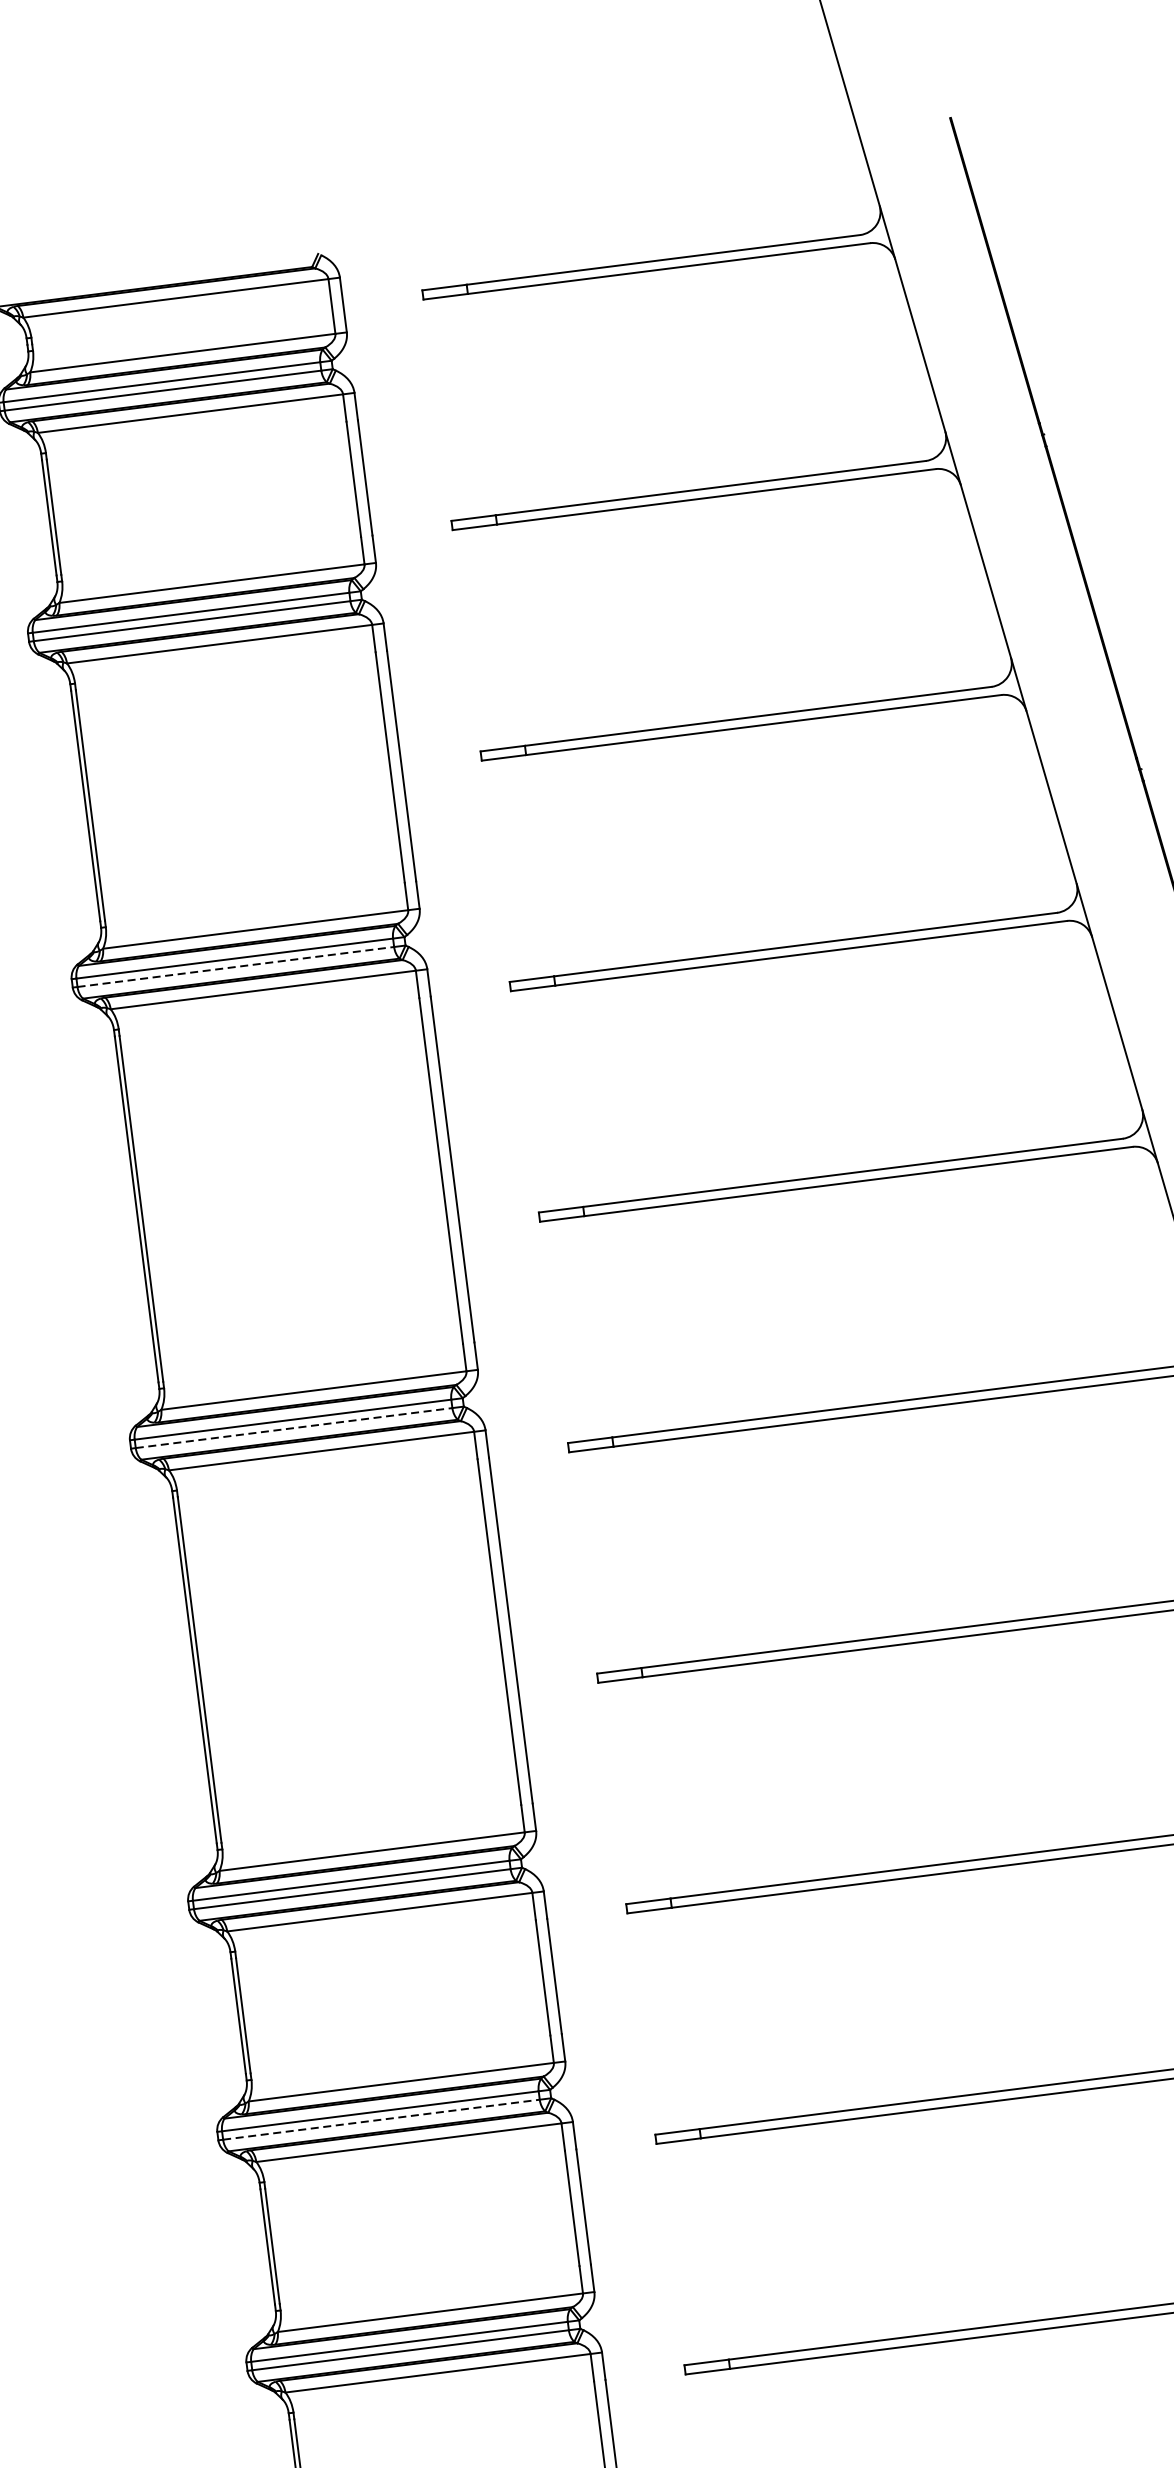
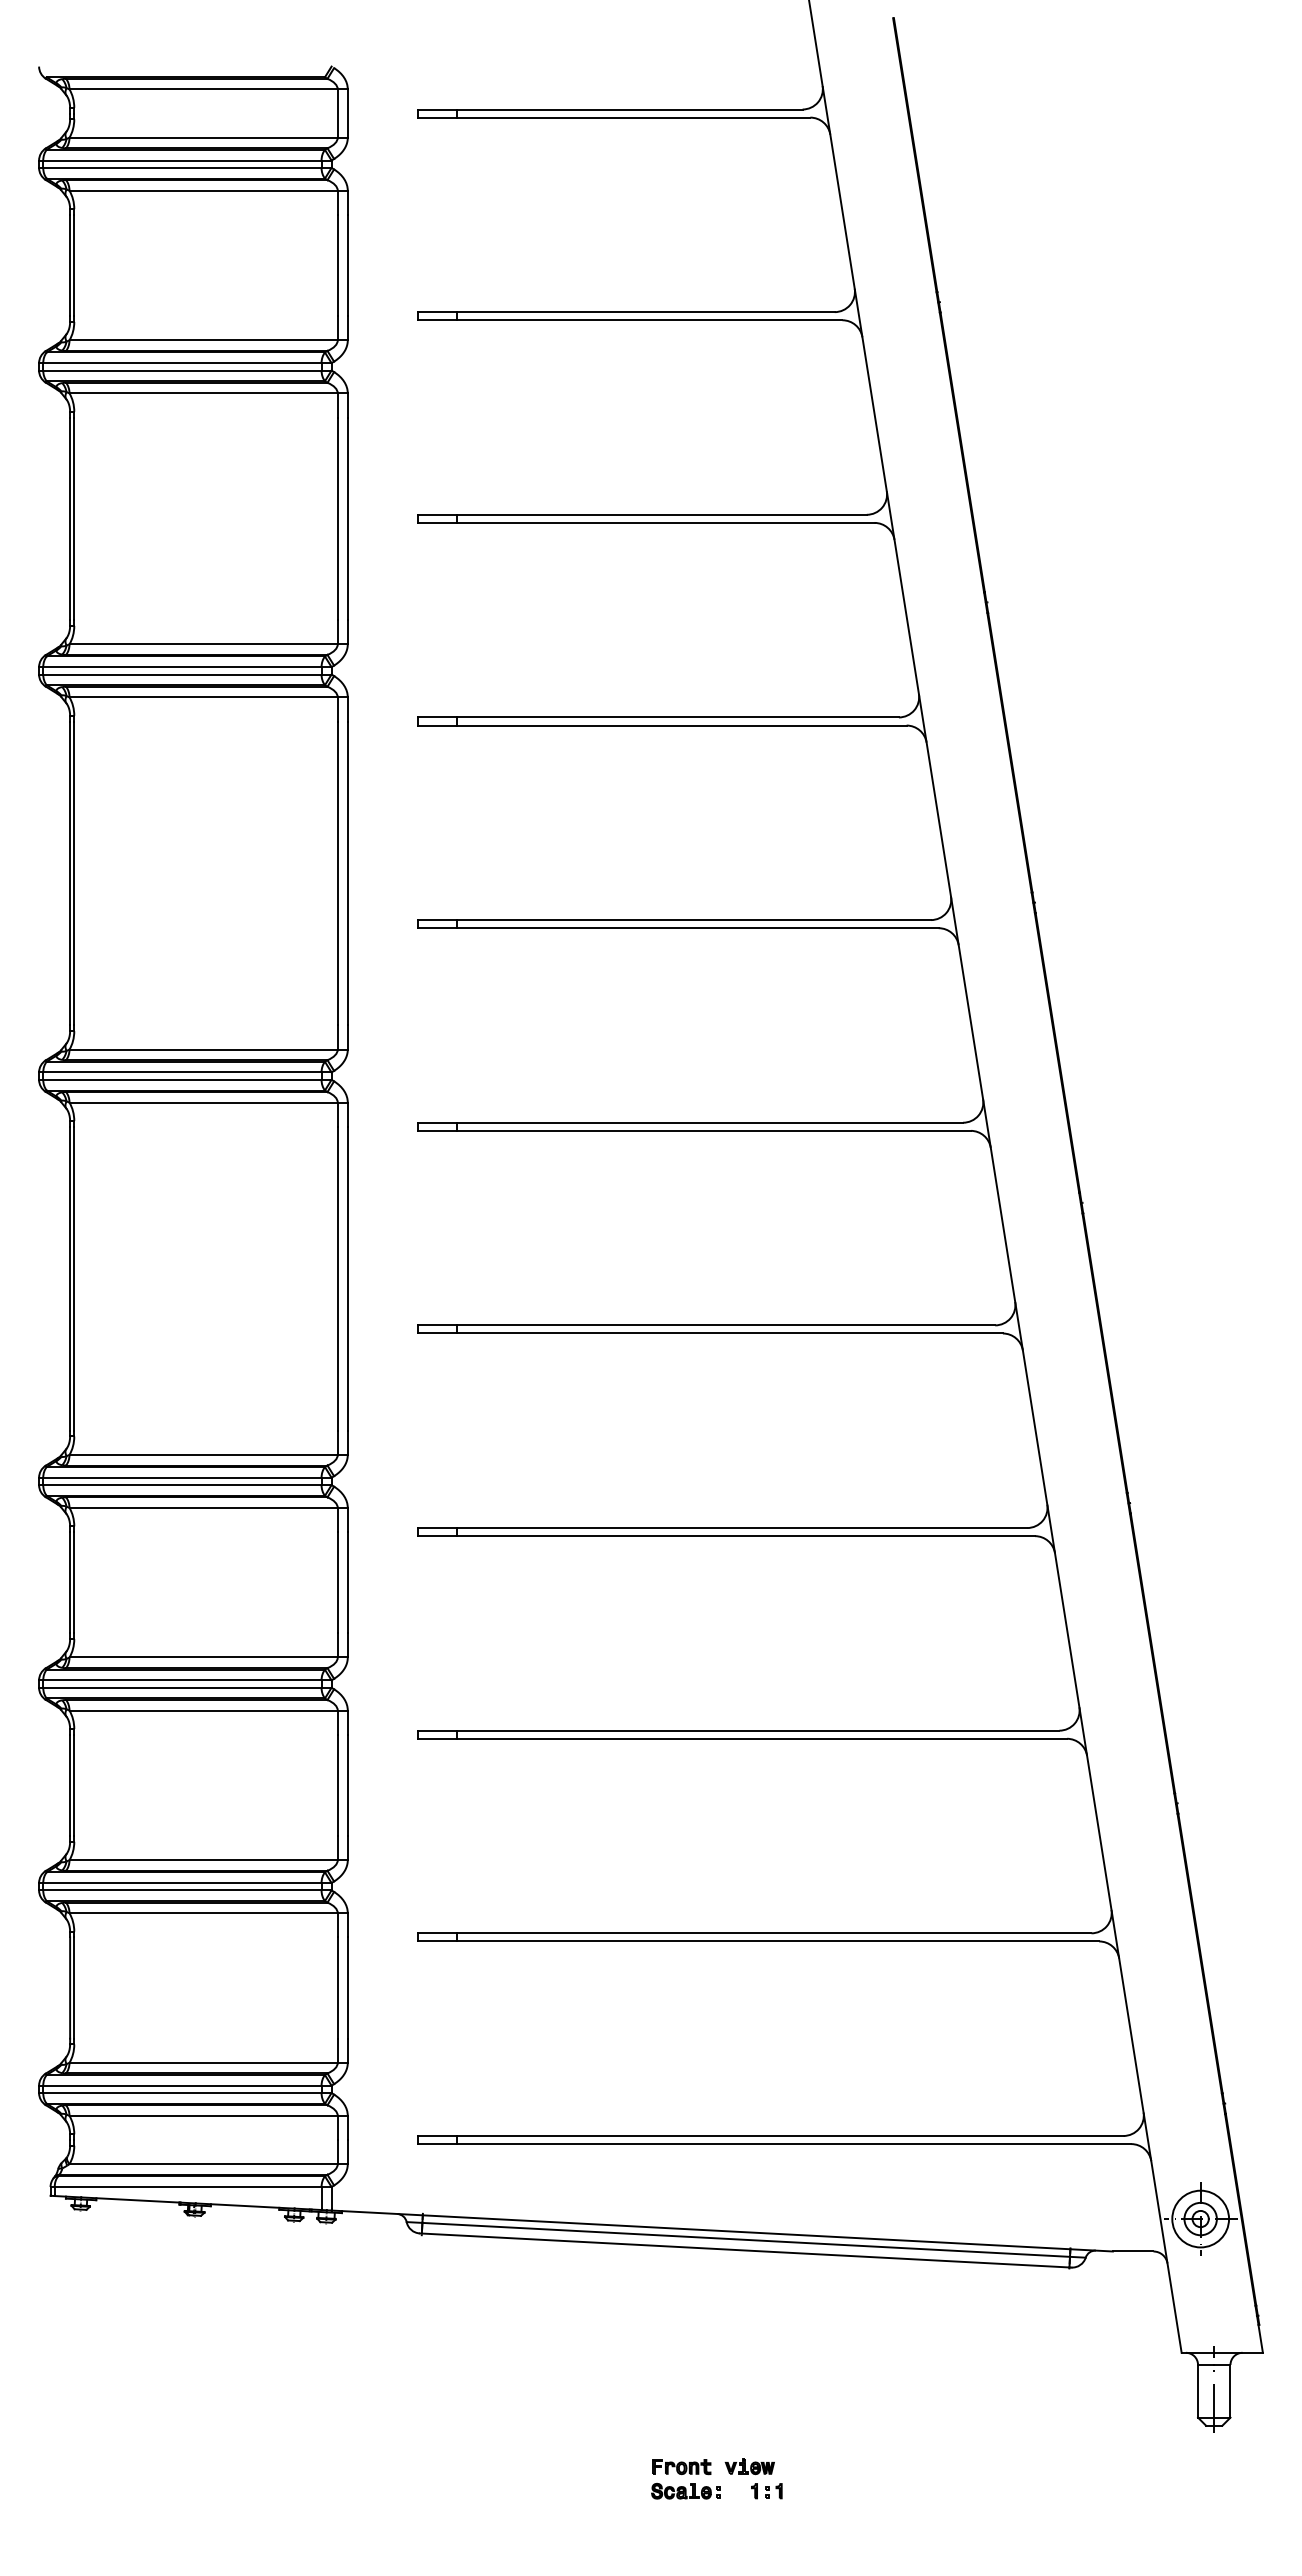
line: (235, 966) -> (182, 674), dashed -> solid
line: (294, 1427) -> (182, 1079), dashed -> solid
line: (381, 2119) -> (182, 1687), dashed -> solid

